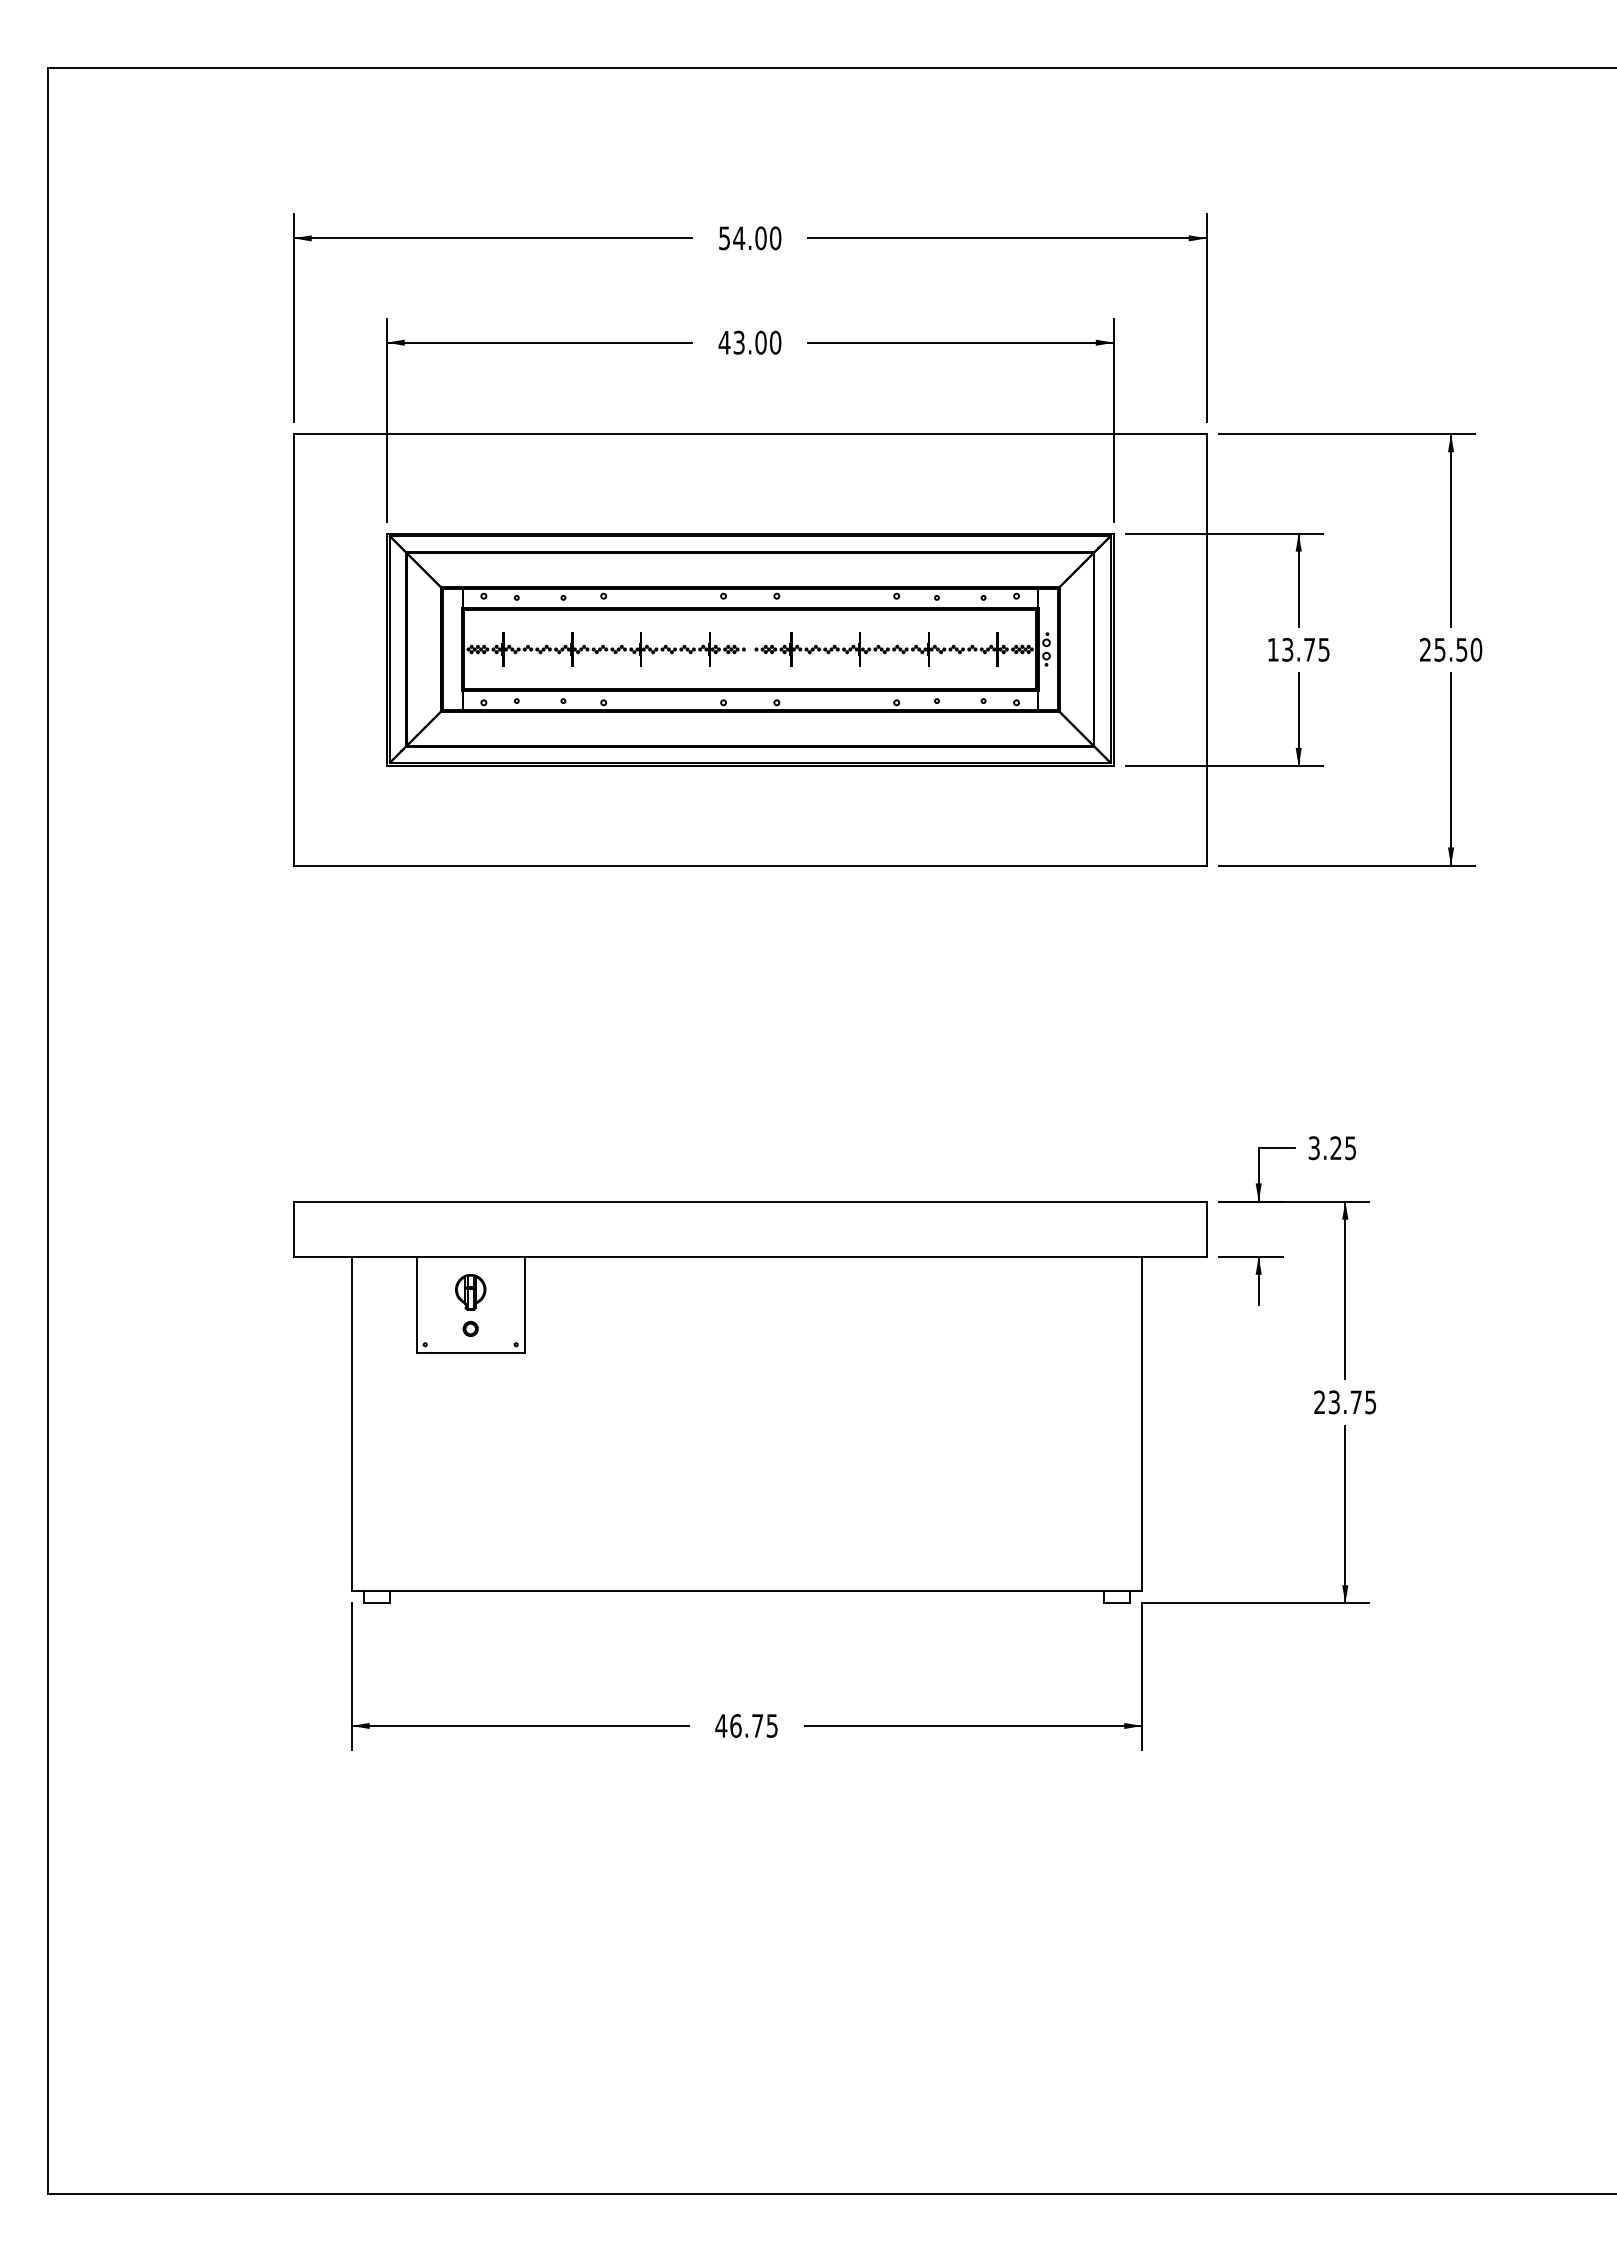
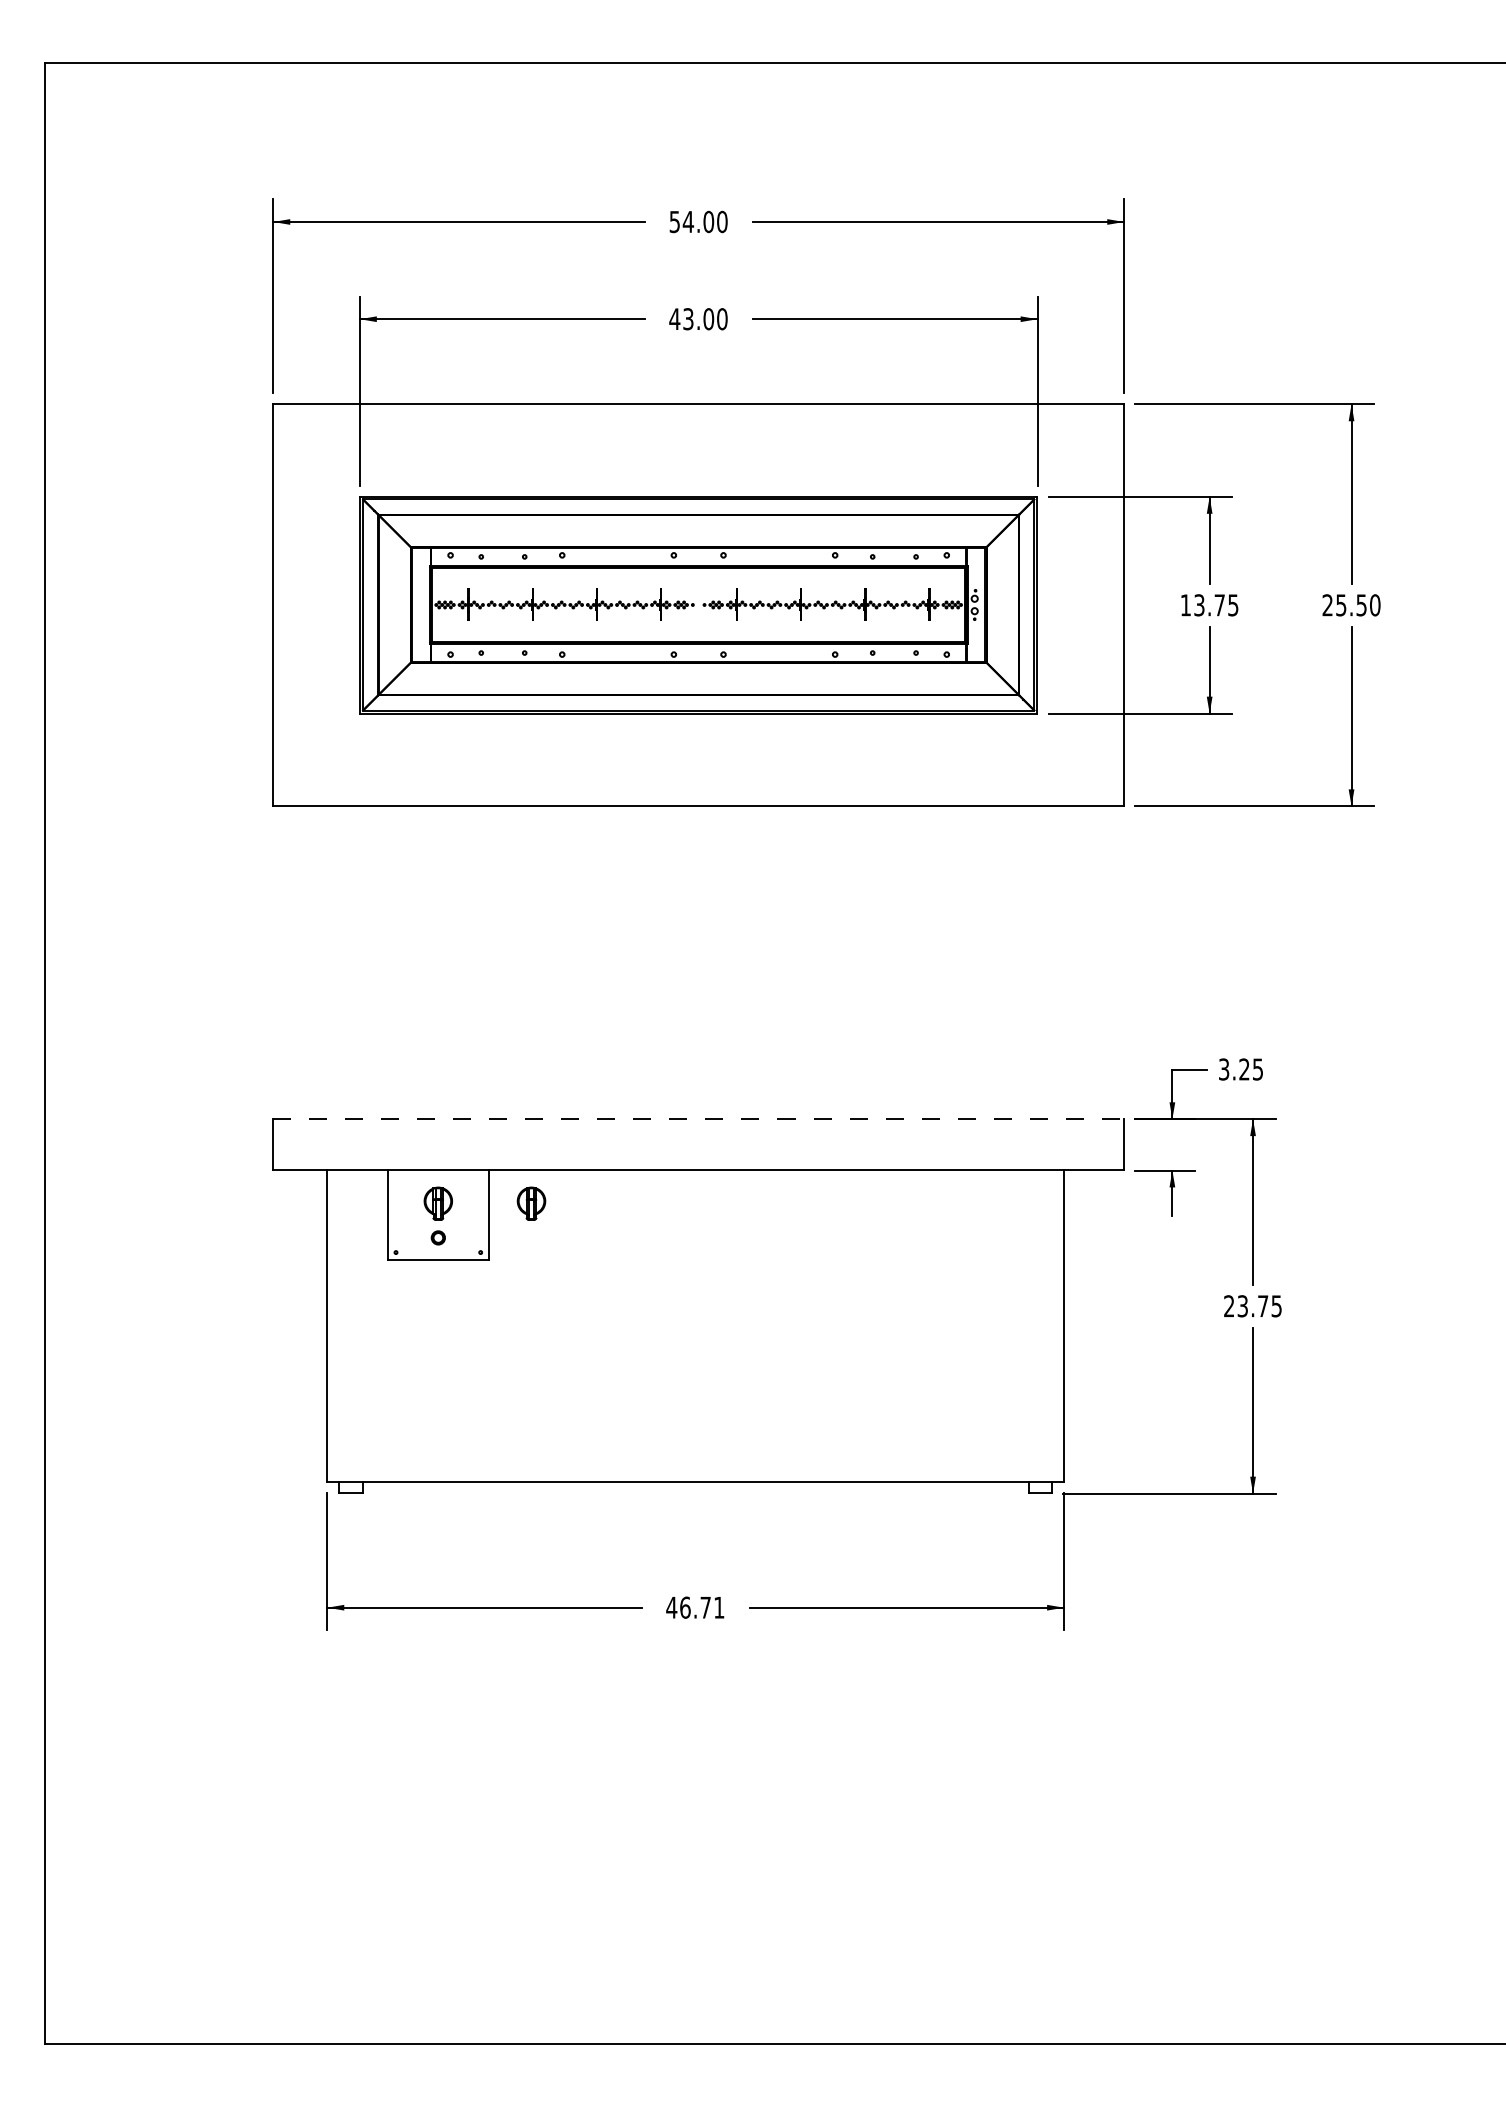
line: (750, 1201) -> (698, 1119), solid -> dashed
part: (570, 1292) -> (531, 1203), added
text: (771, 1725) -> (718, 1607), 46.75 -> 46.71

